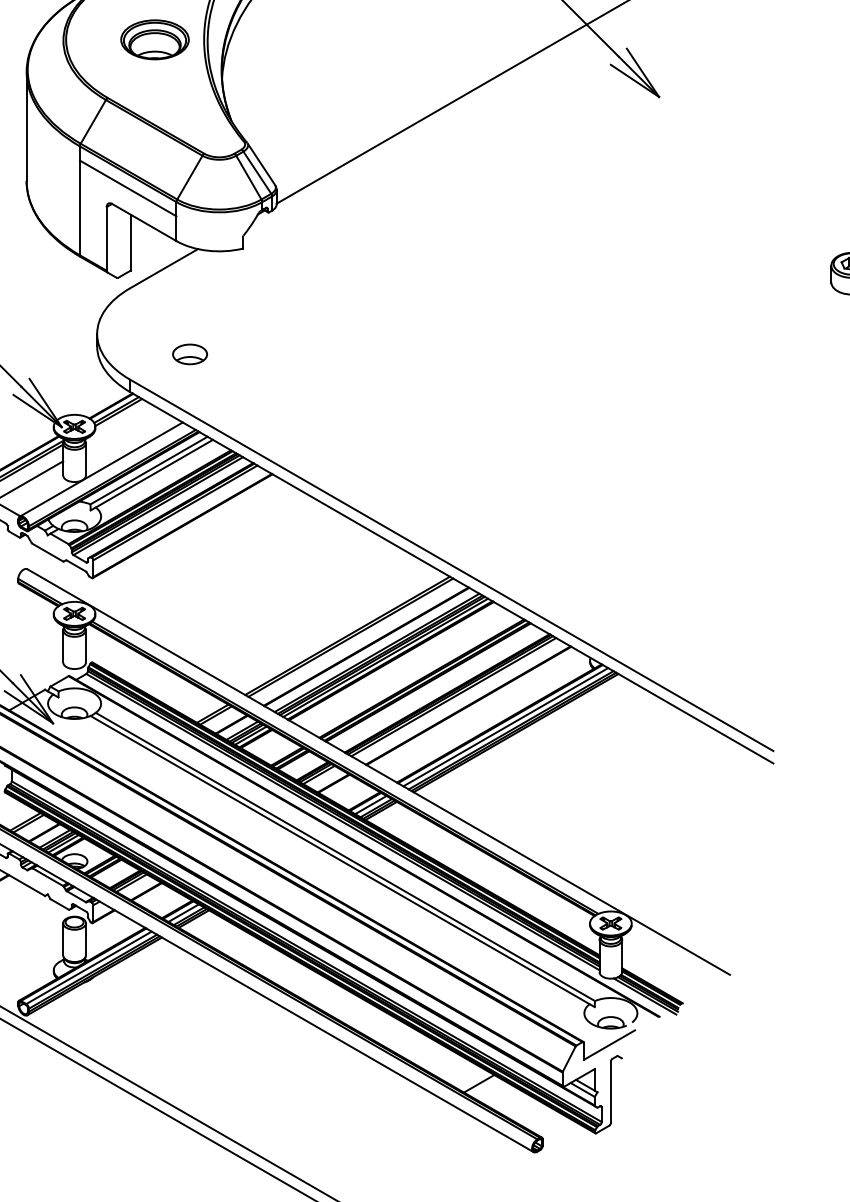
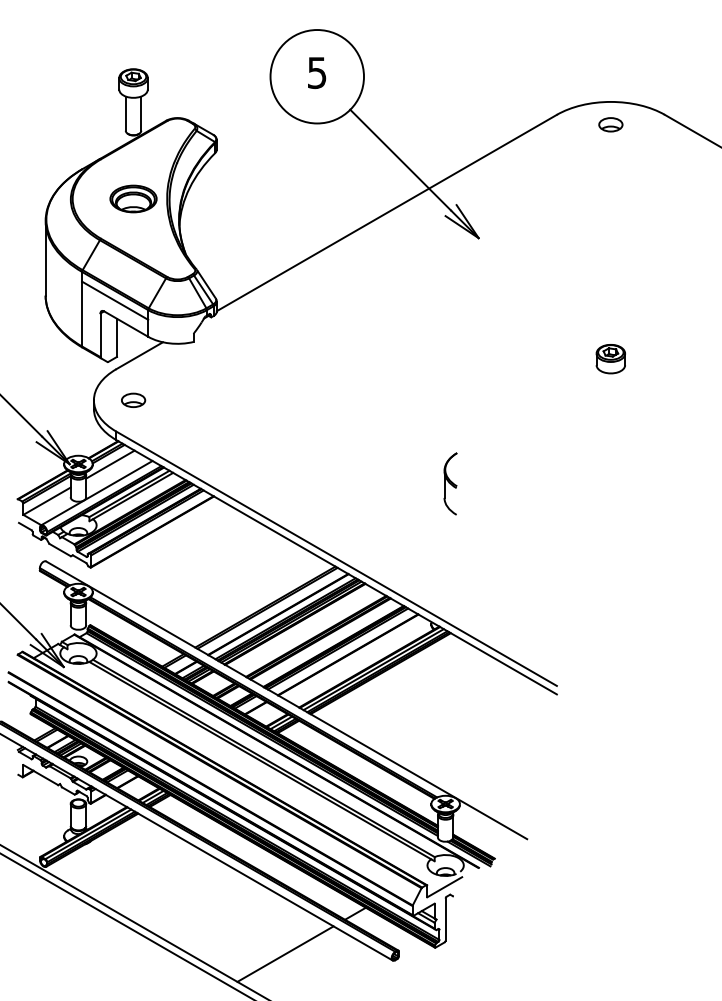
part: (190, 353) -> (133, 399), moved
line: (121, 427) -> (110, 464), added
part: (617, 455) -> (450, 483), added
line: (376, 1141) -> (285, 953), added

